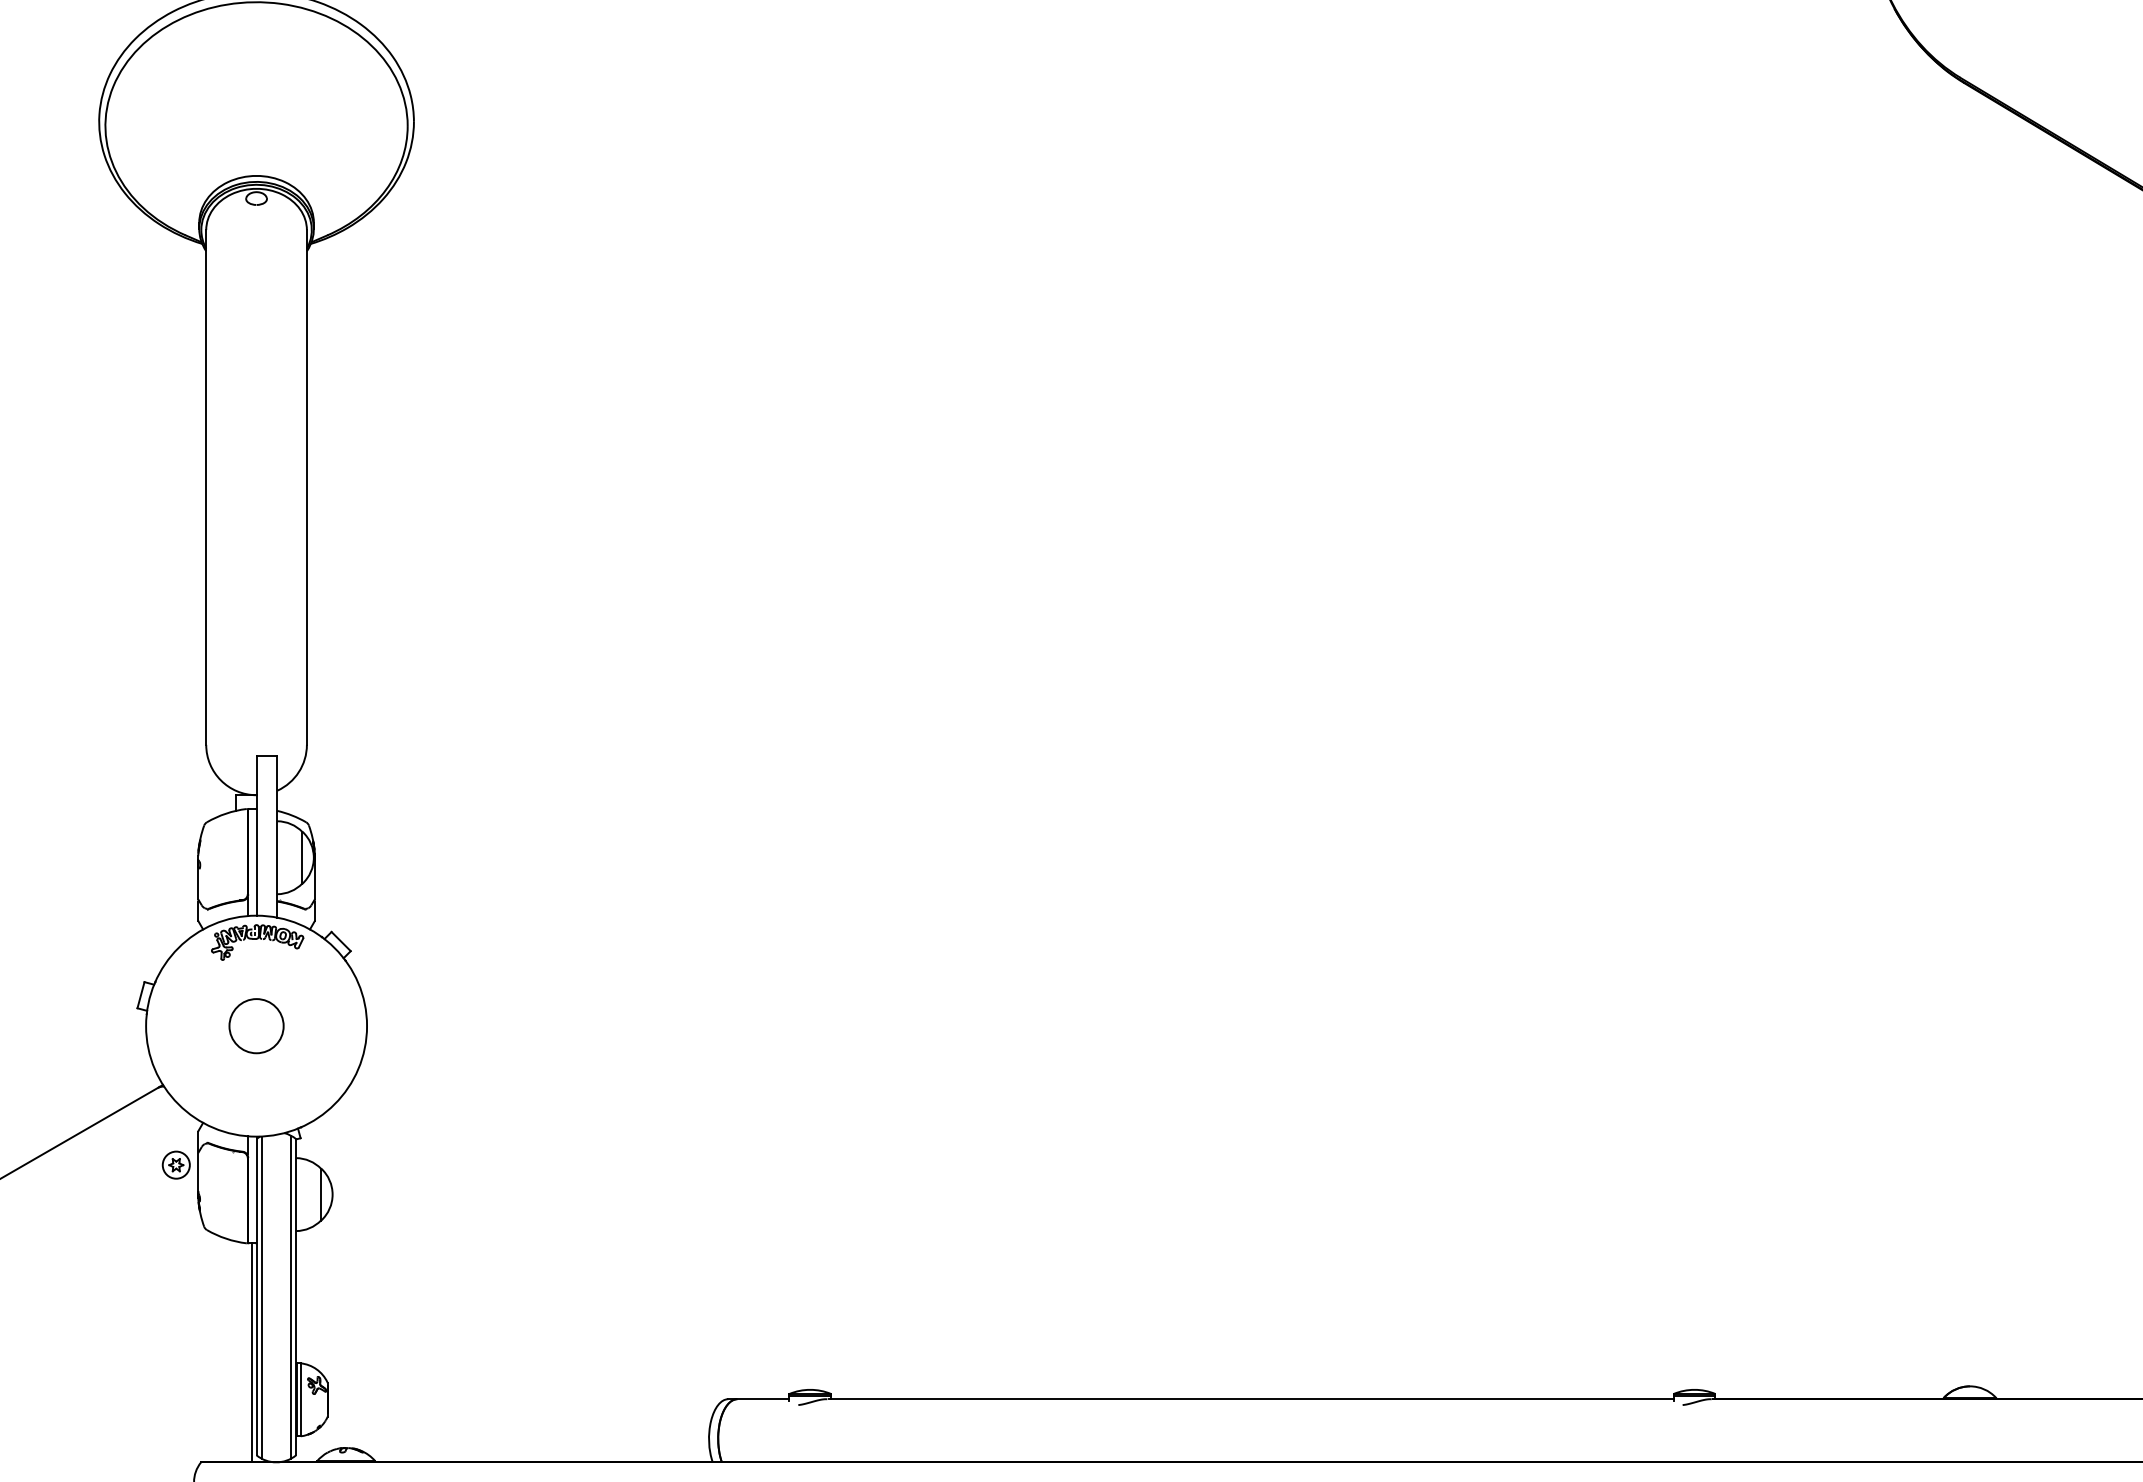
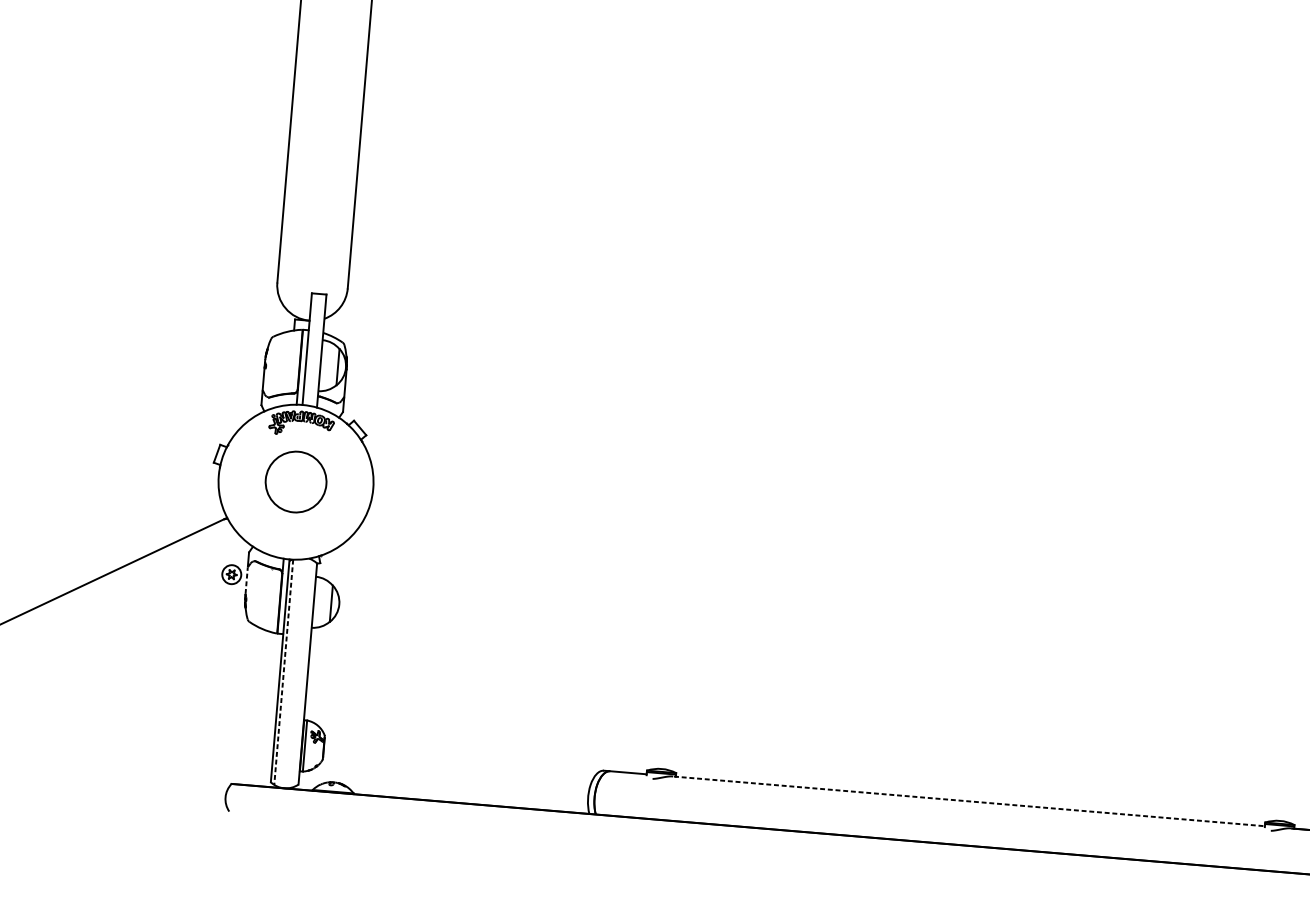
circle: (256, 1026) -> (295, 482), size x1.6
line: (198, 1172) -> (246, 581), solid -> dashed
line: (290, 1296) -> (303, 673), removed
line: (261, 1298) -> (283, 672), solid -> dashed
line: (252, 1352) -> (274, 710), removed
line: (1251, 1399) -> (969, 801), solid -> dashed

